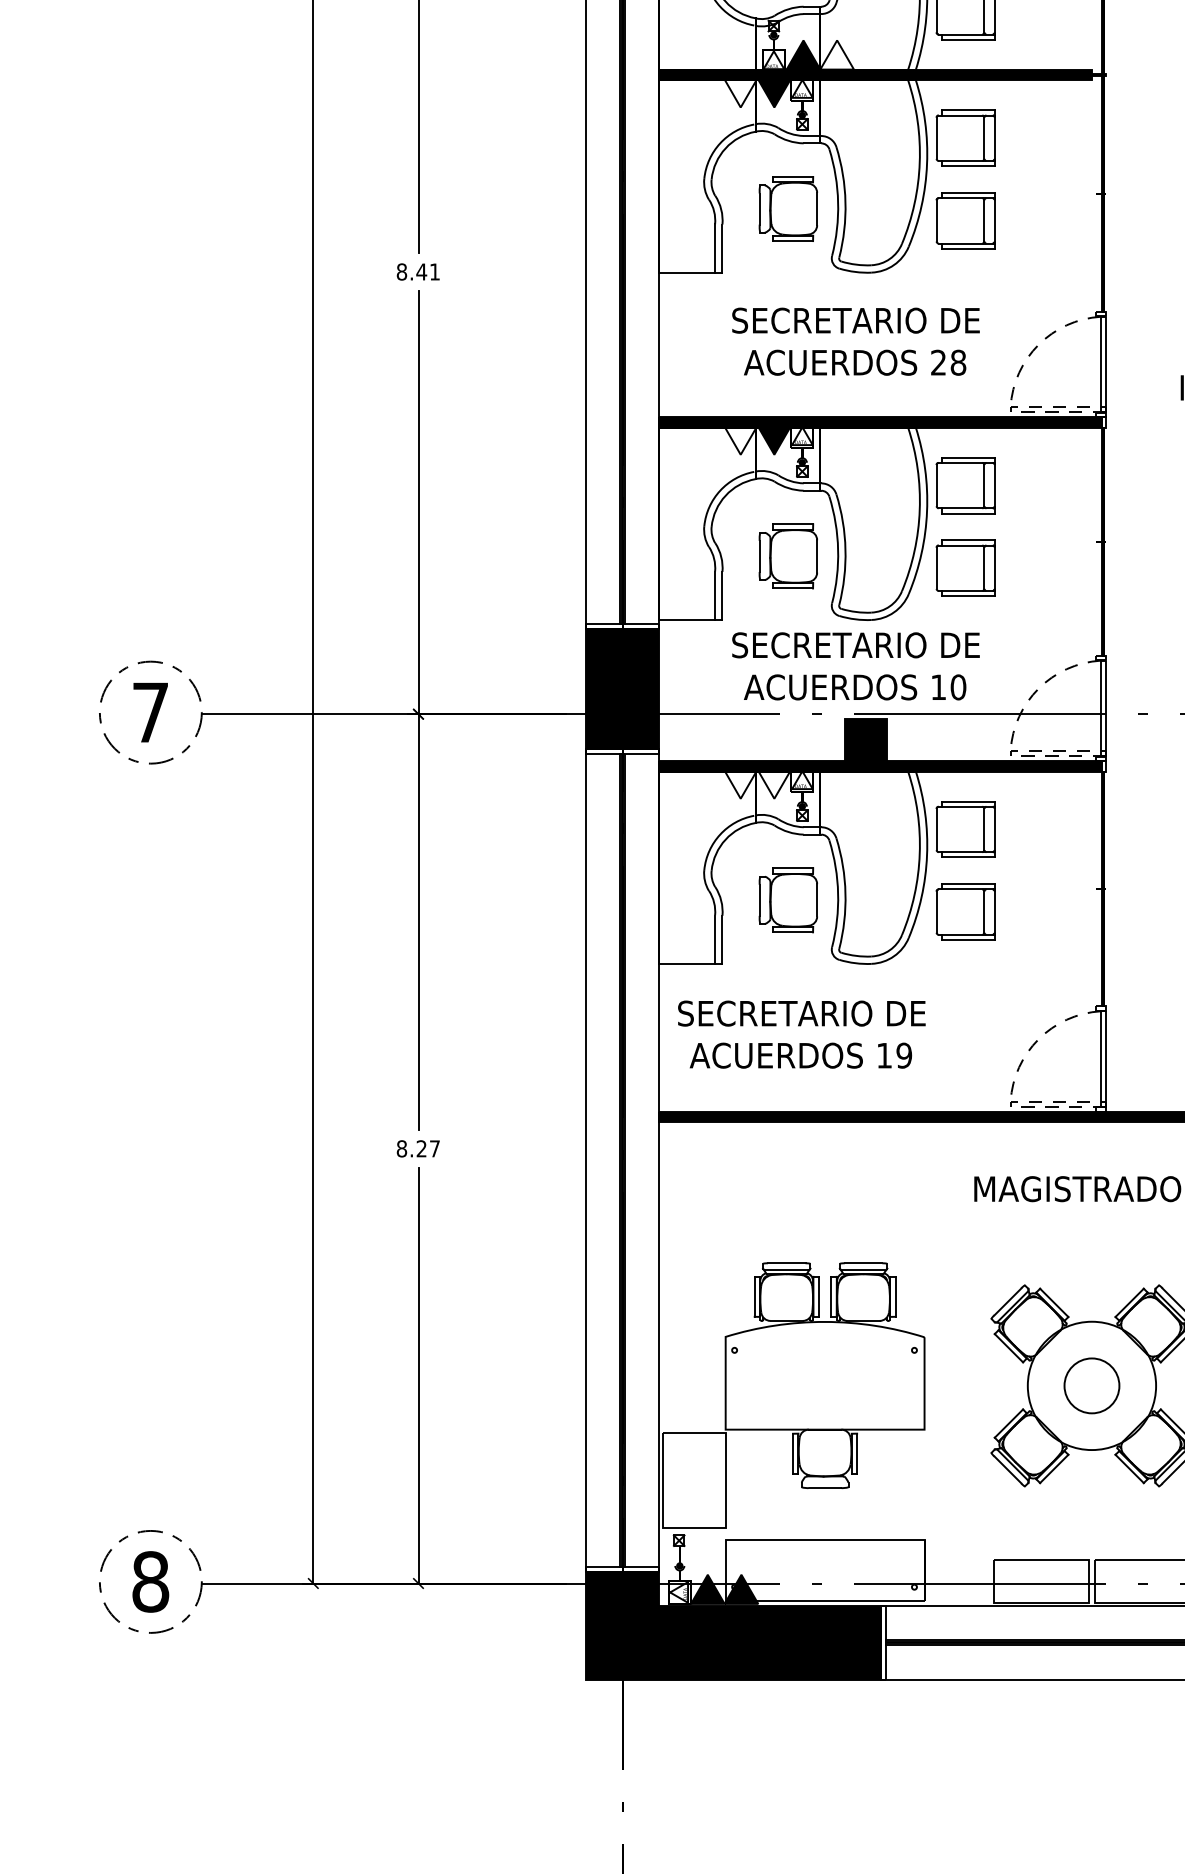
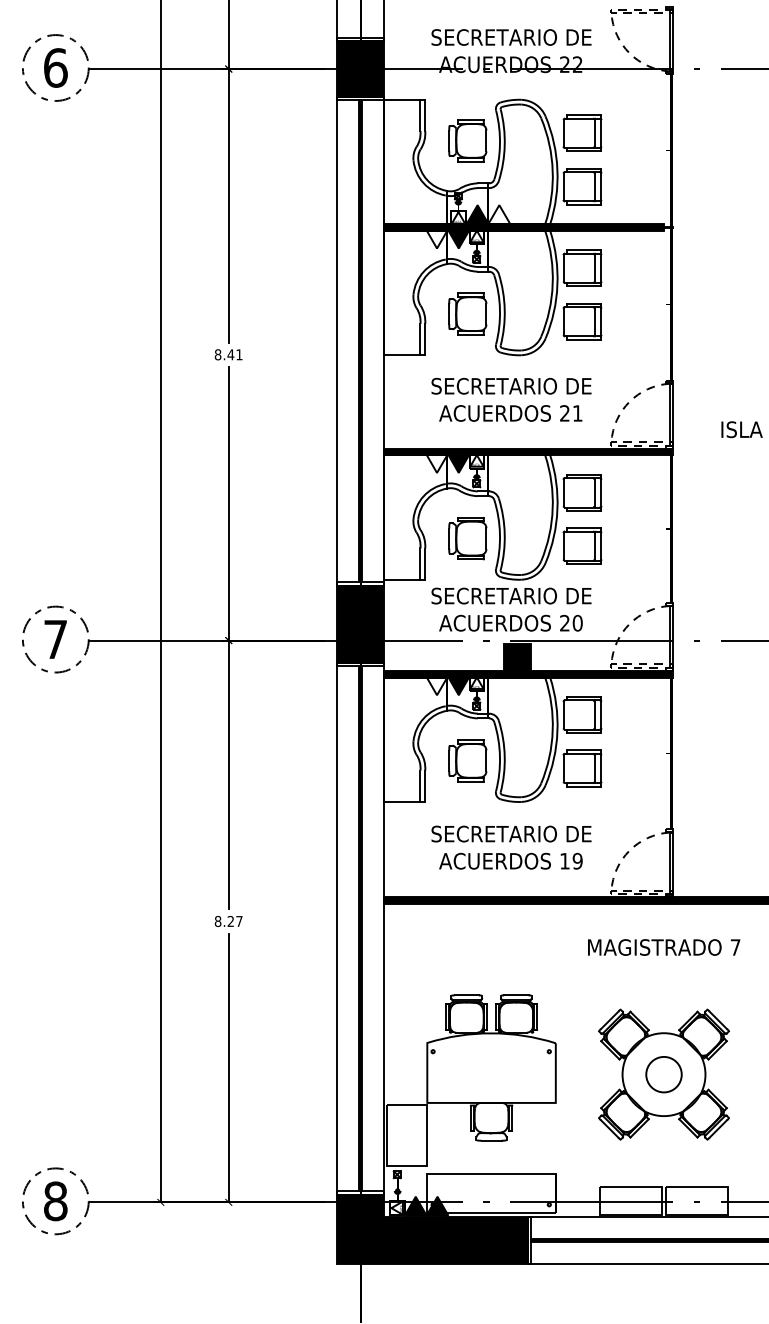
text: (958, 362) -> (577, 413), 28 -> 21
text: (937, 686) -> (564, 622), 10 -> 20
fill: (773, 783) -> (458, 685), added
text: (801, 1034) -> (511, 847), moved

